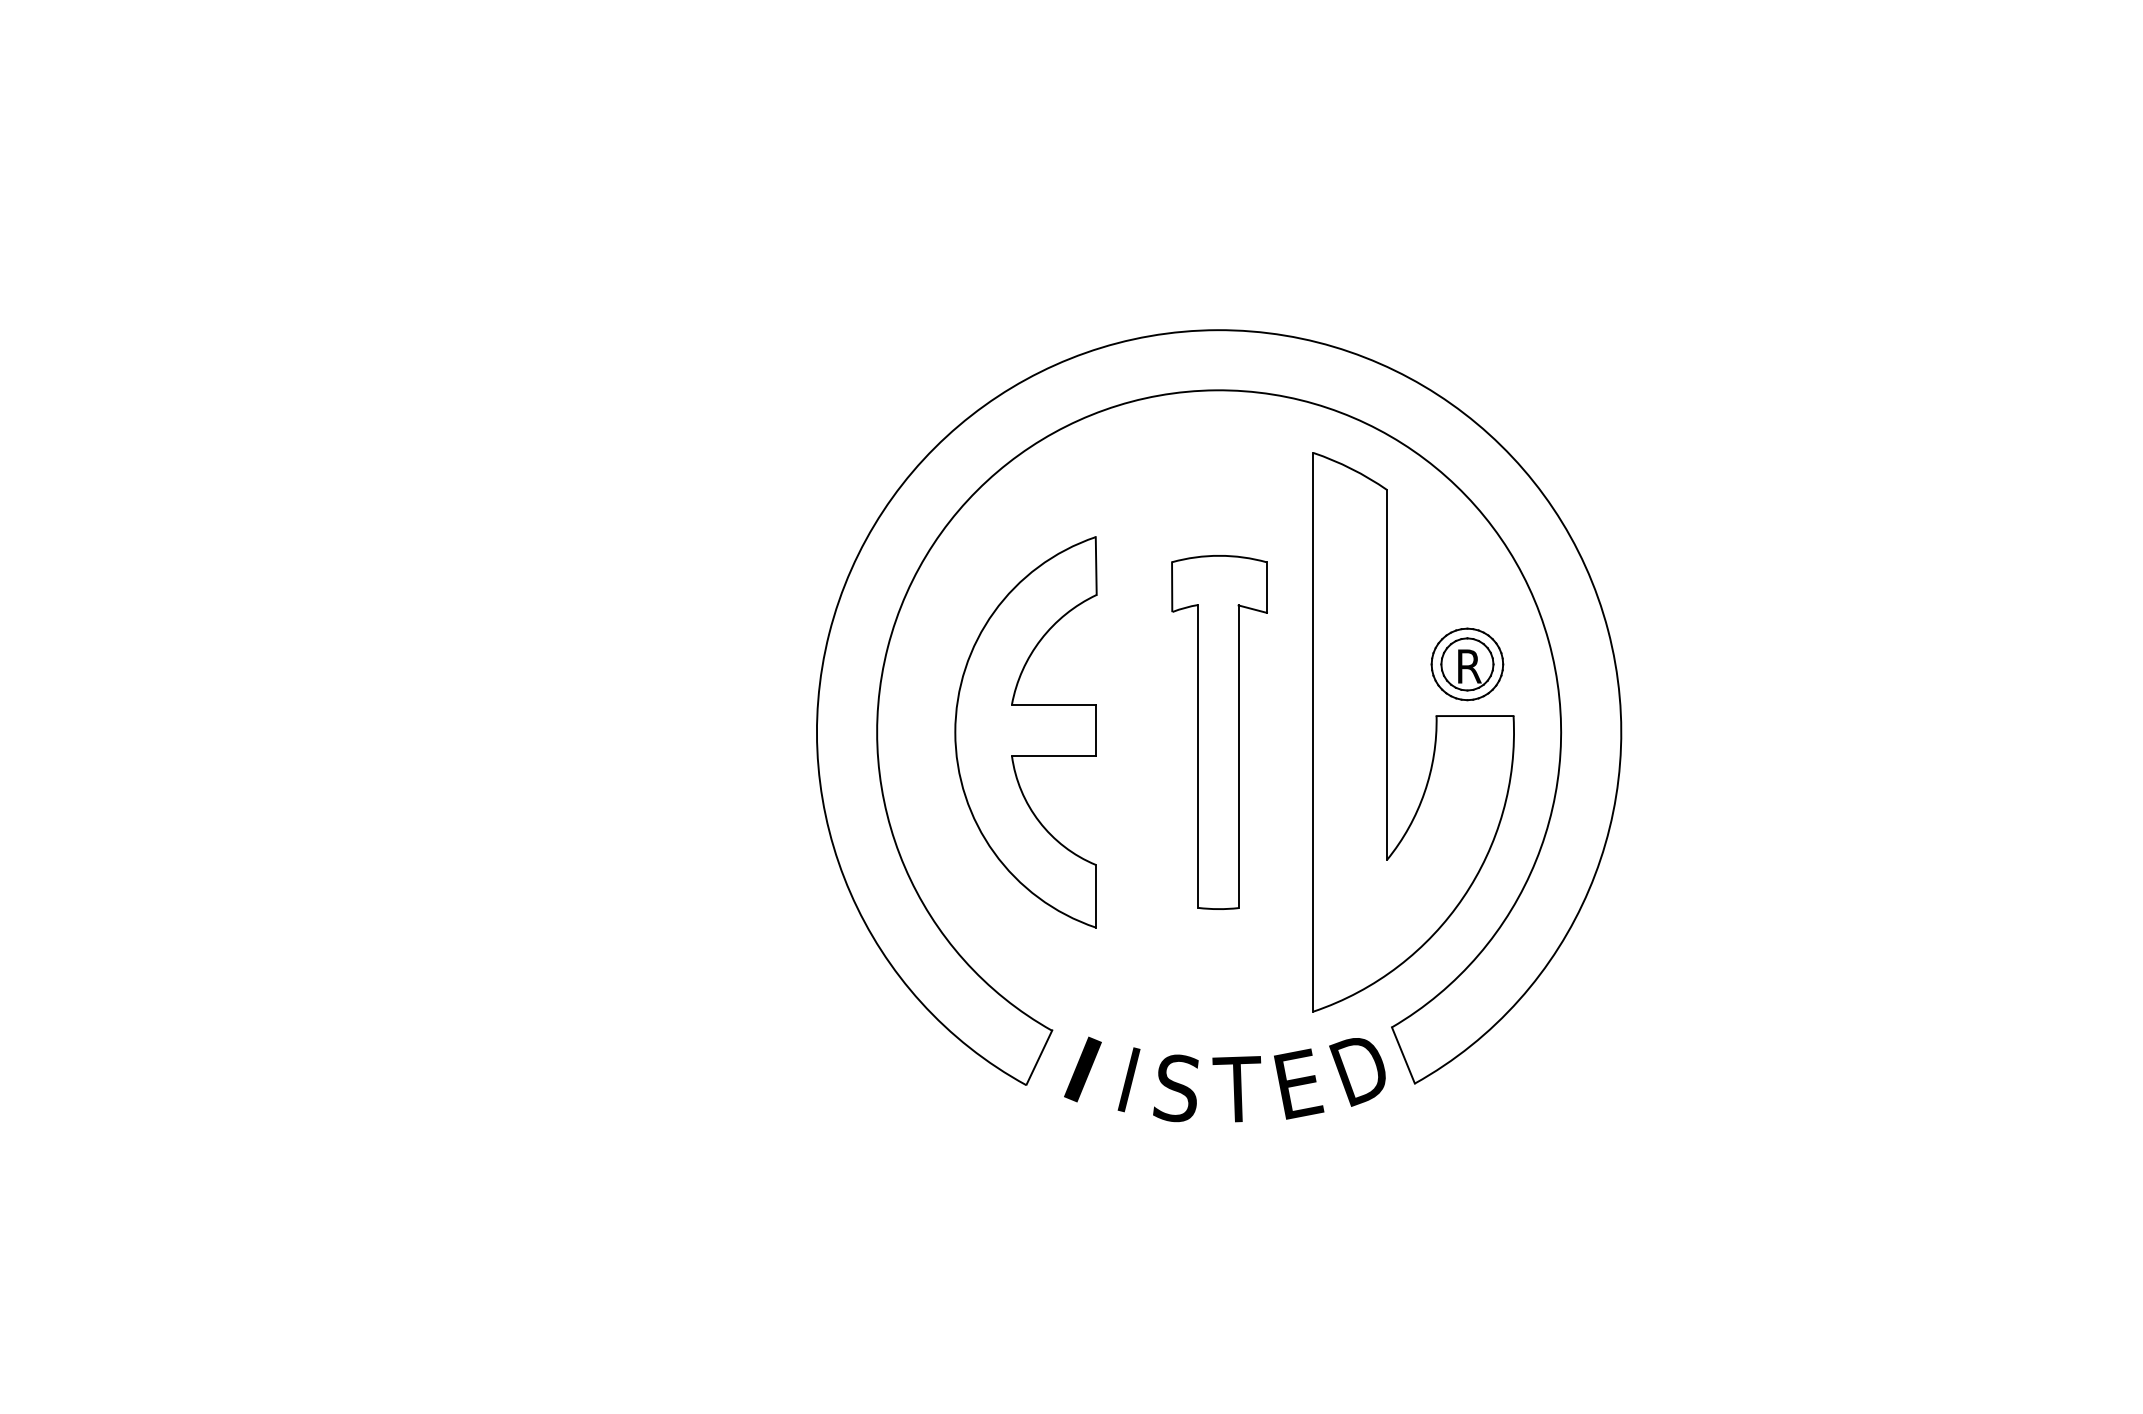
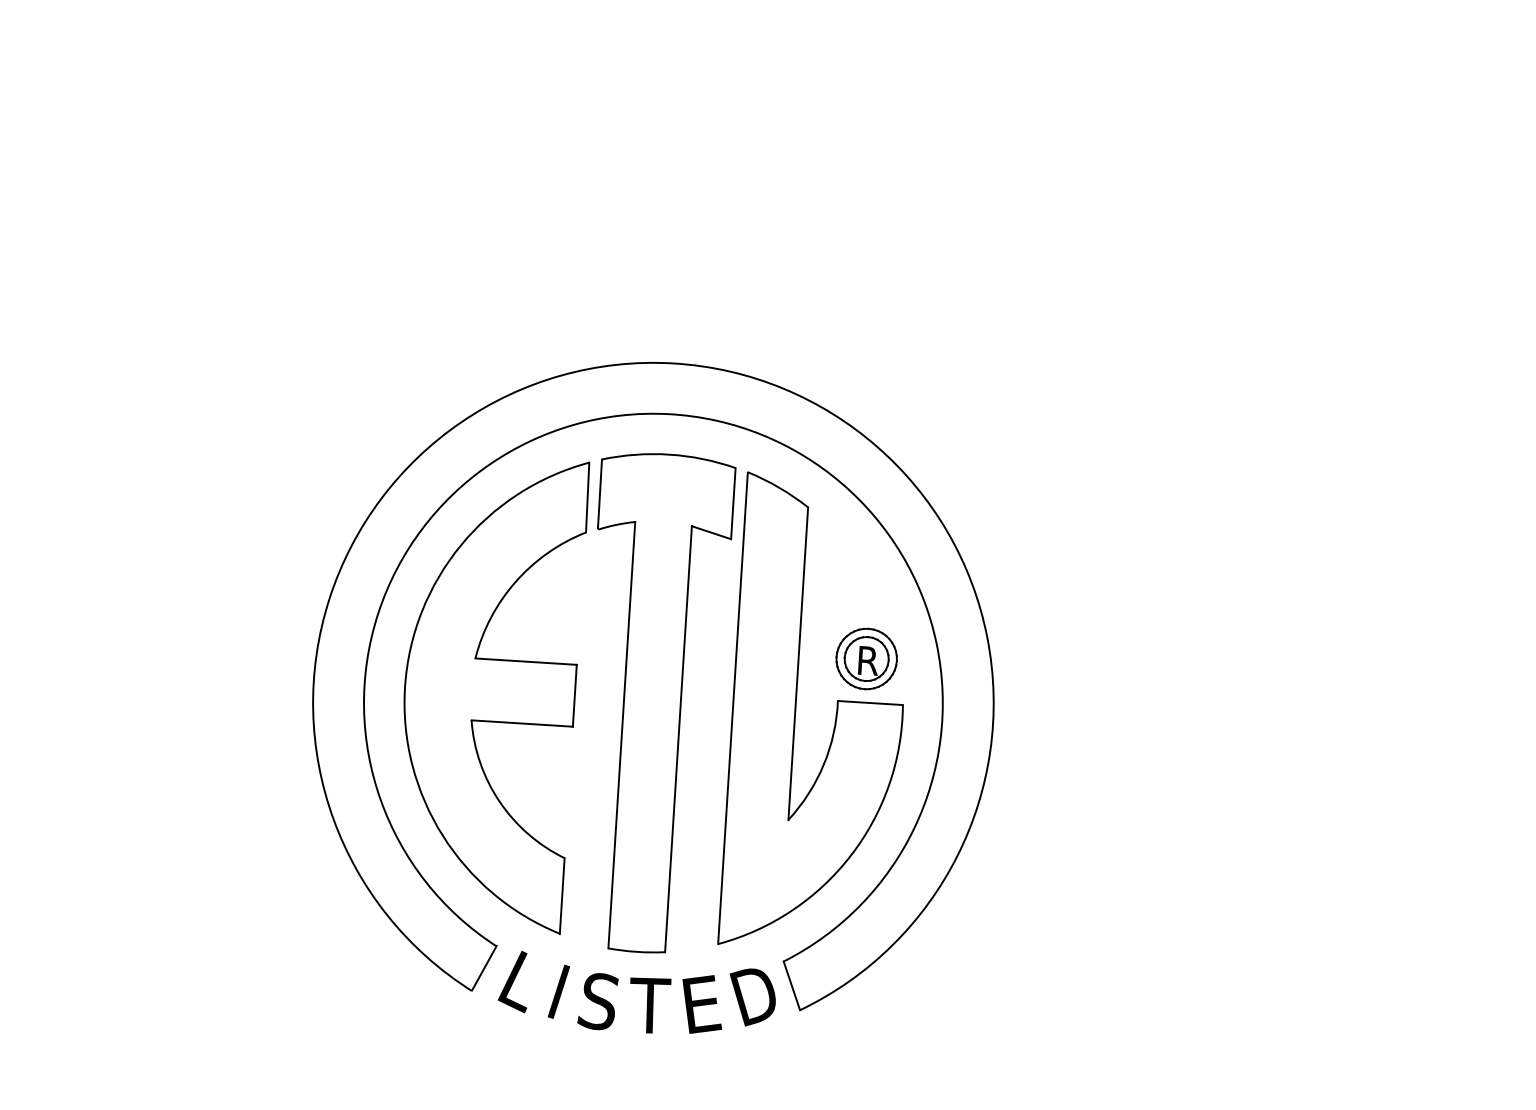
part: (1025, 732) -> (489, 693), size x1.43
part: (1219, 732) -> (653, 703), size x1.67
text: (1079, 1070) -> (517, 981), I -> L

